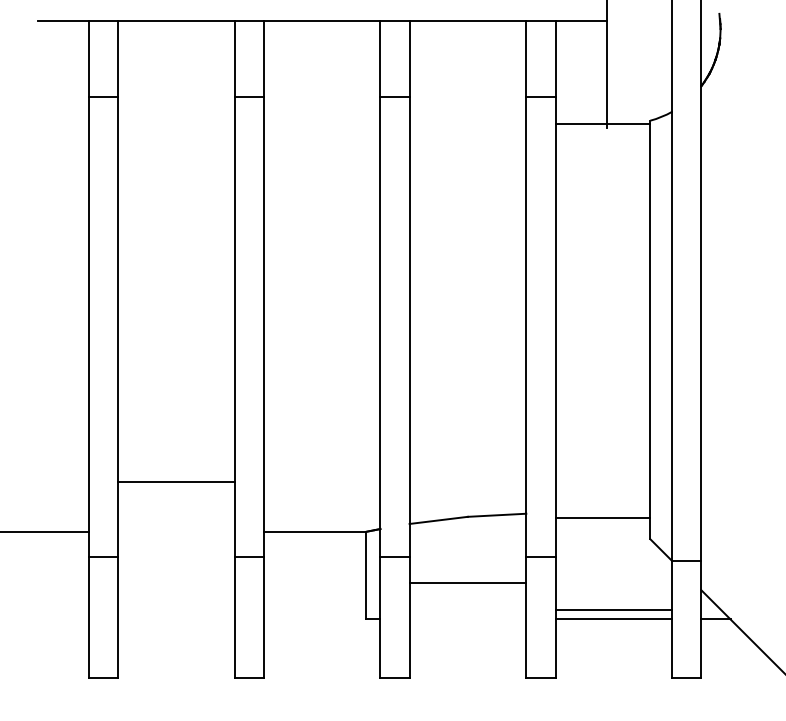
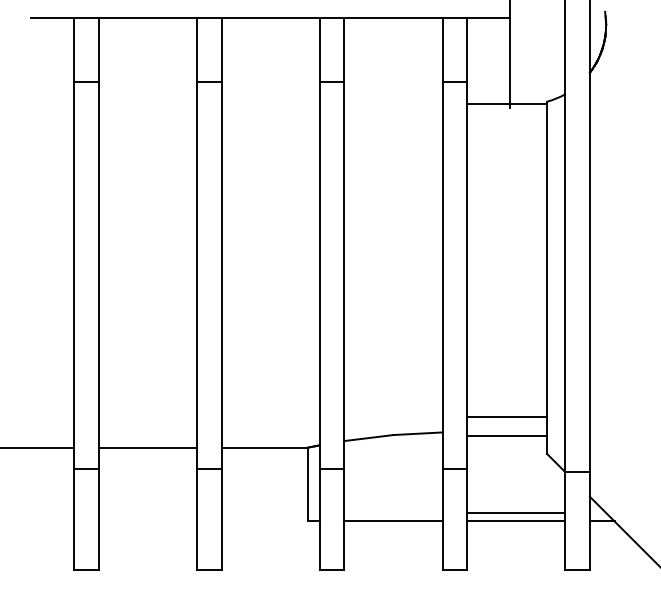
line: (175, 481) -> (147, 447), moved
line: (603, 494) -> (507, 416), added
line: (467, 582) -> (393, 521), moved

